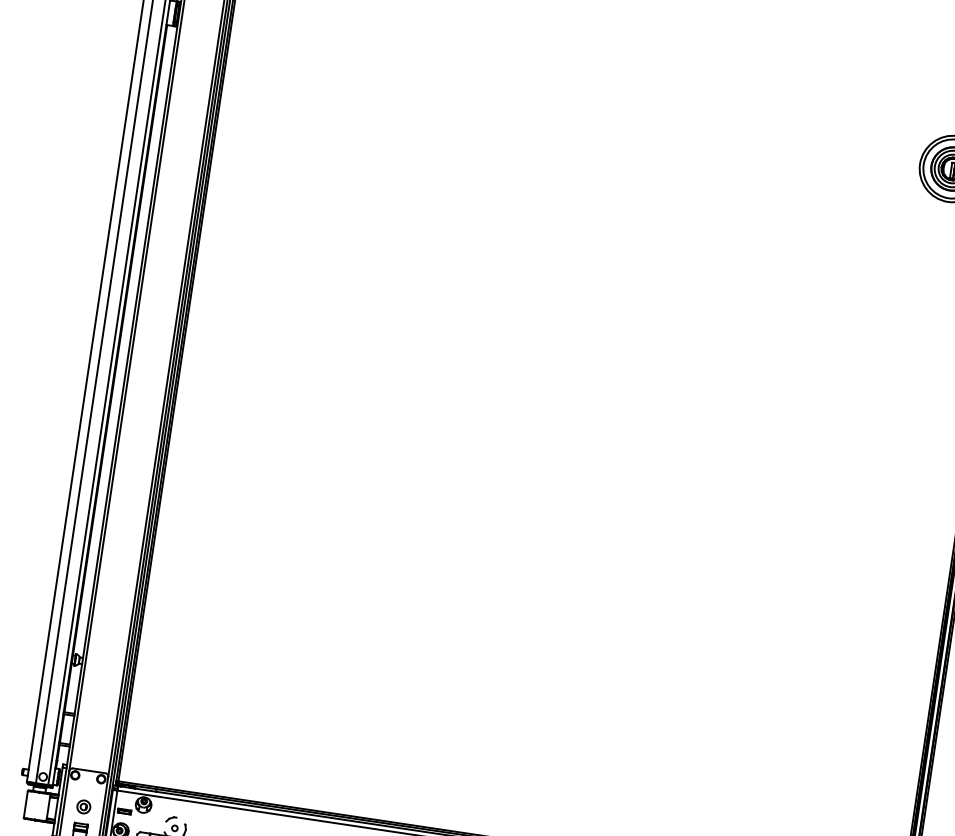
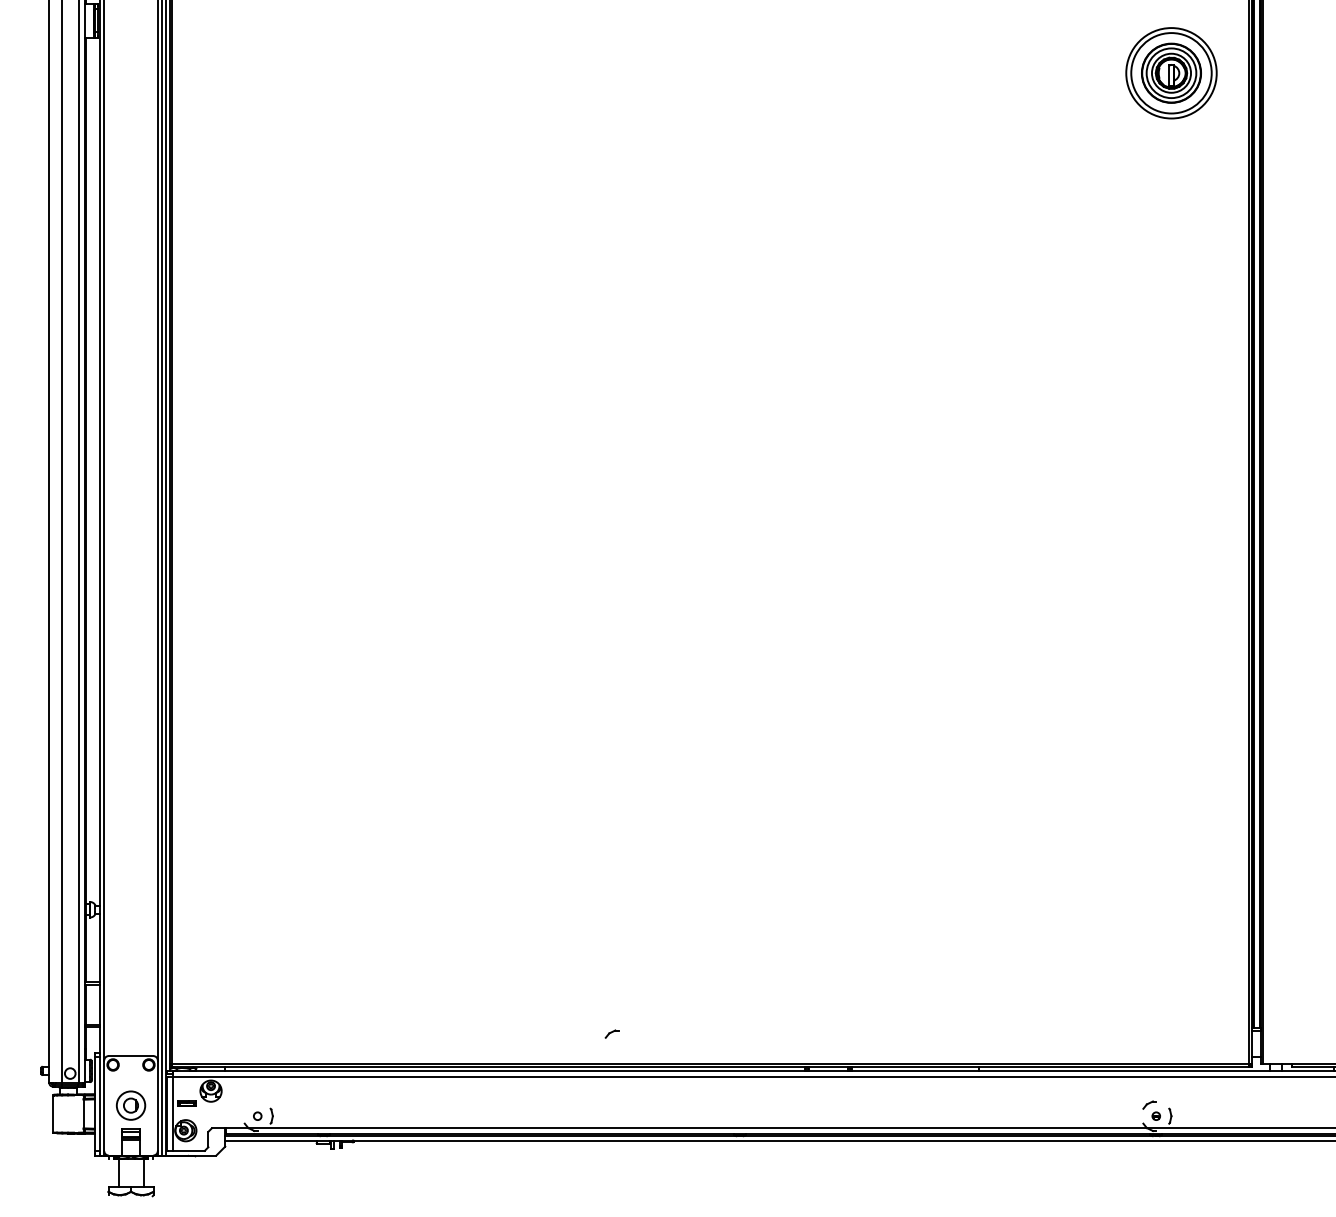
part: (83, 806) -> (130, 1105), size x1.6
part: (170, 819) -> (611, 1033), moved

